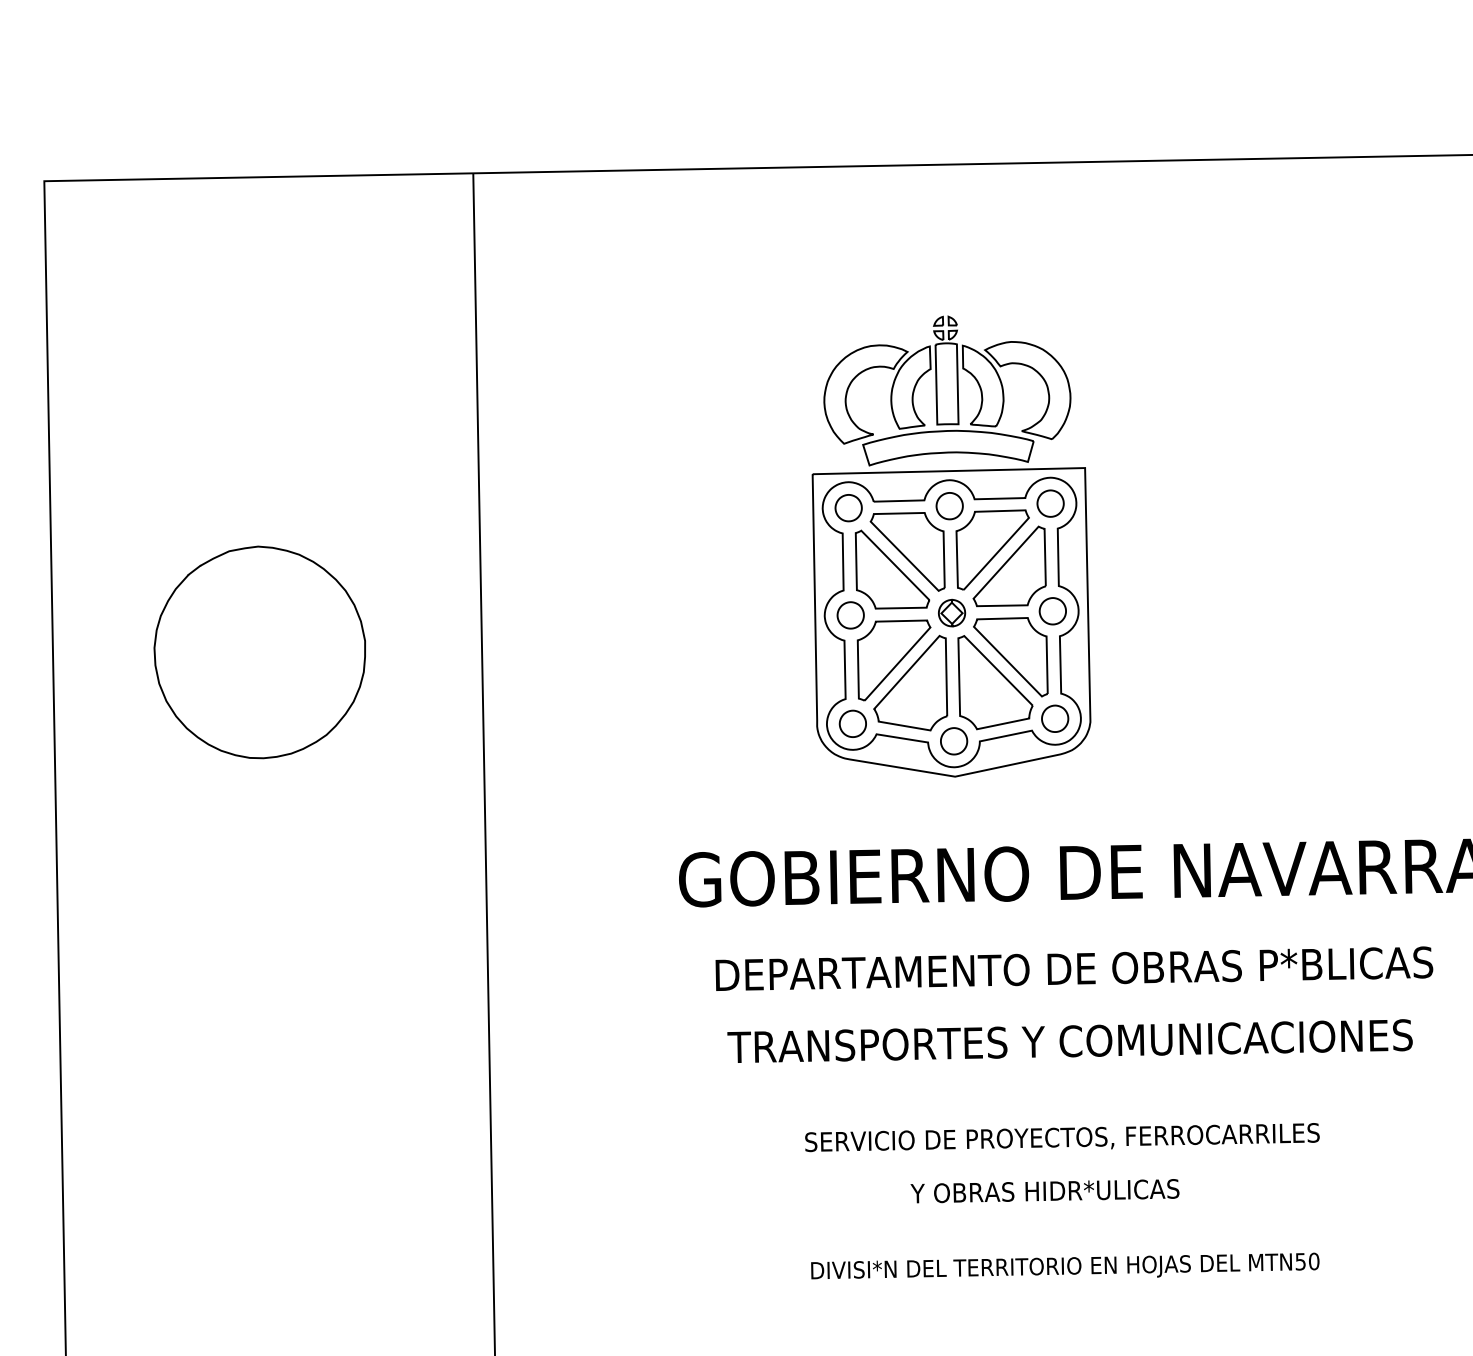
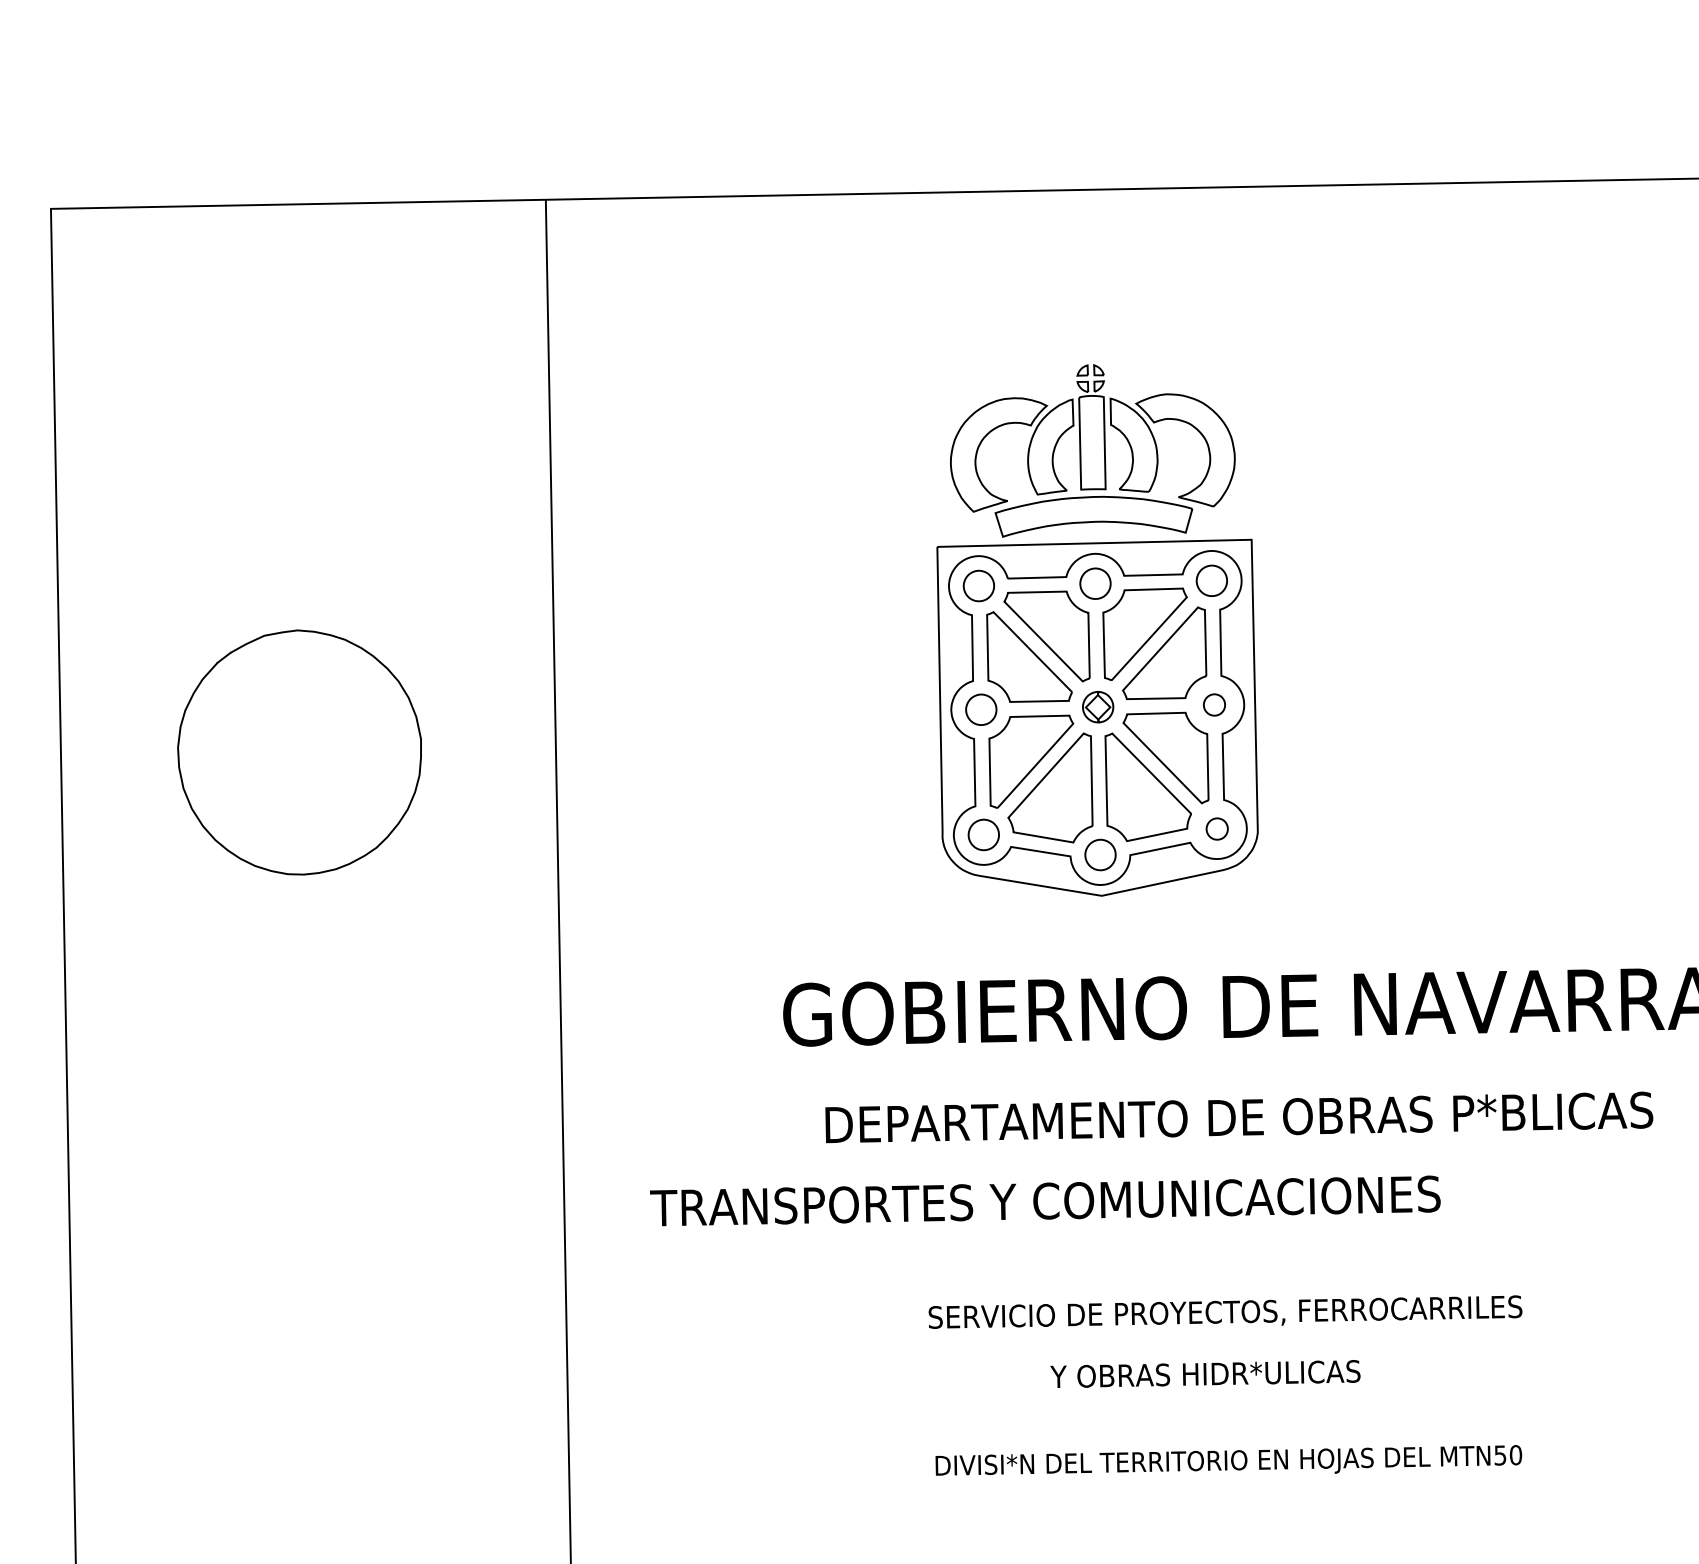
part: (1052, 610) -> (1214, 704), size x0.7
part: (1055, 718) -> (1217, 828), size x0.7
text: (1070, 1040) -> (1045, 1200), moved

